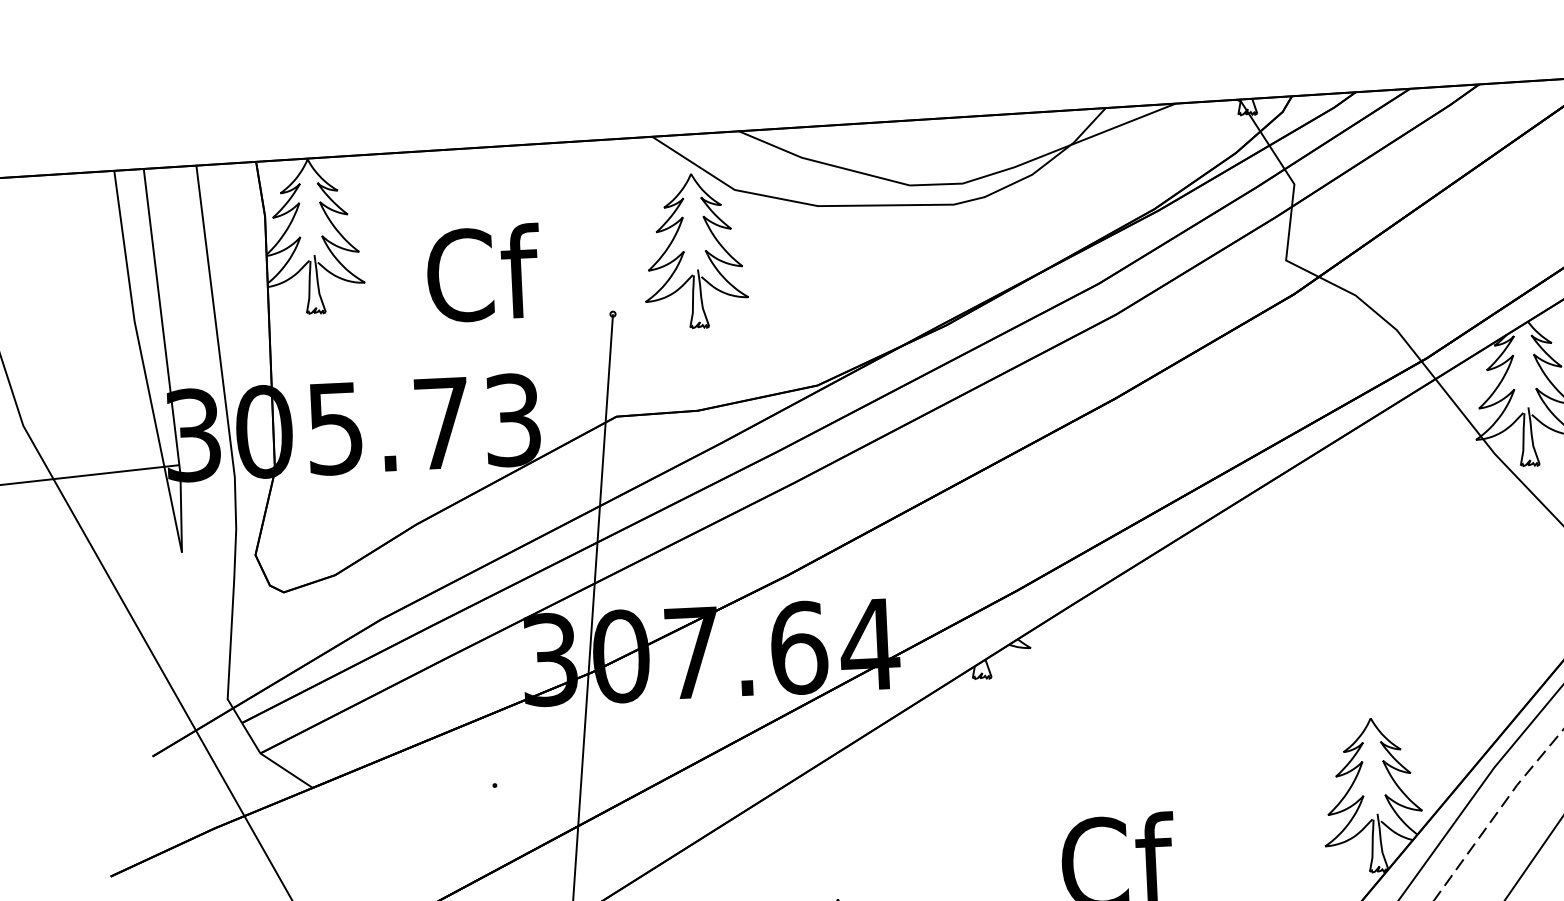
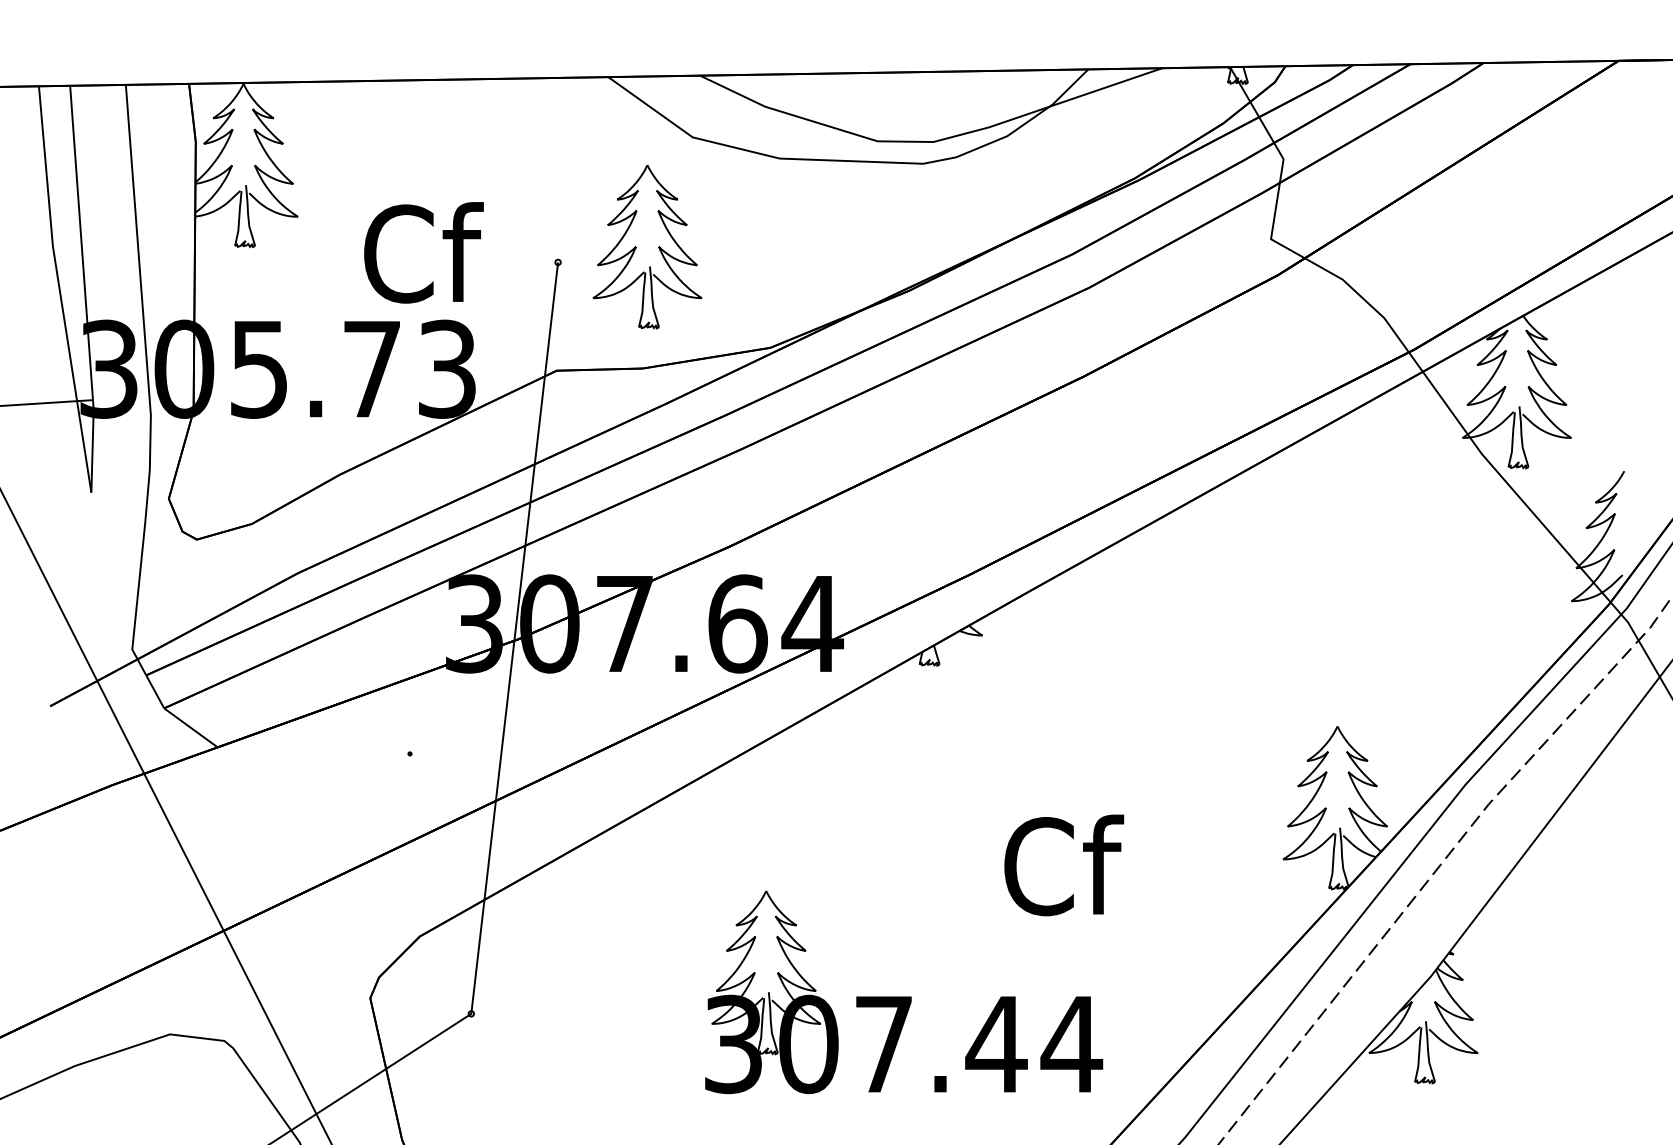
part: (684, 252) -> (636, 247), moved
text: (483, 273) -> (423, 252), moved

